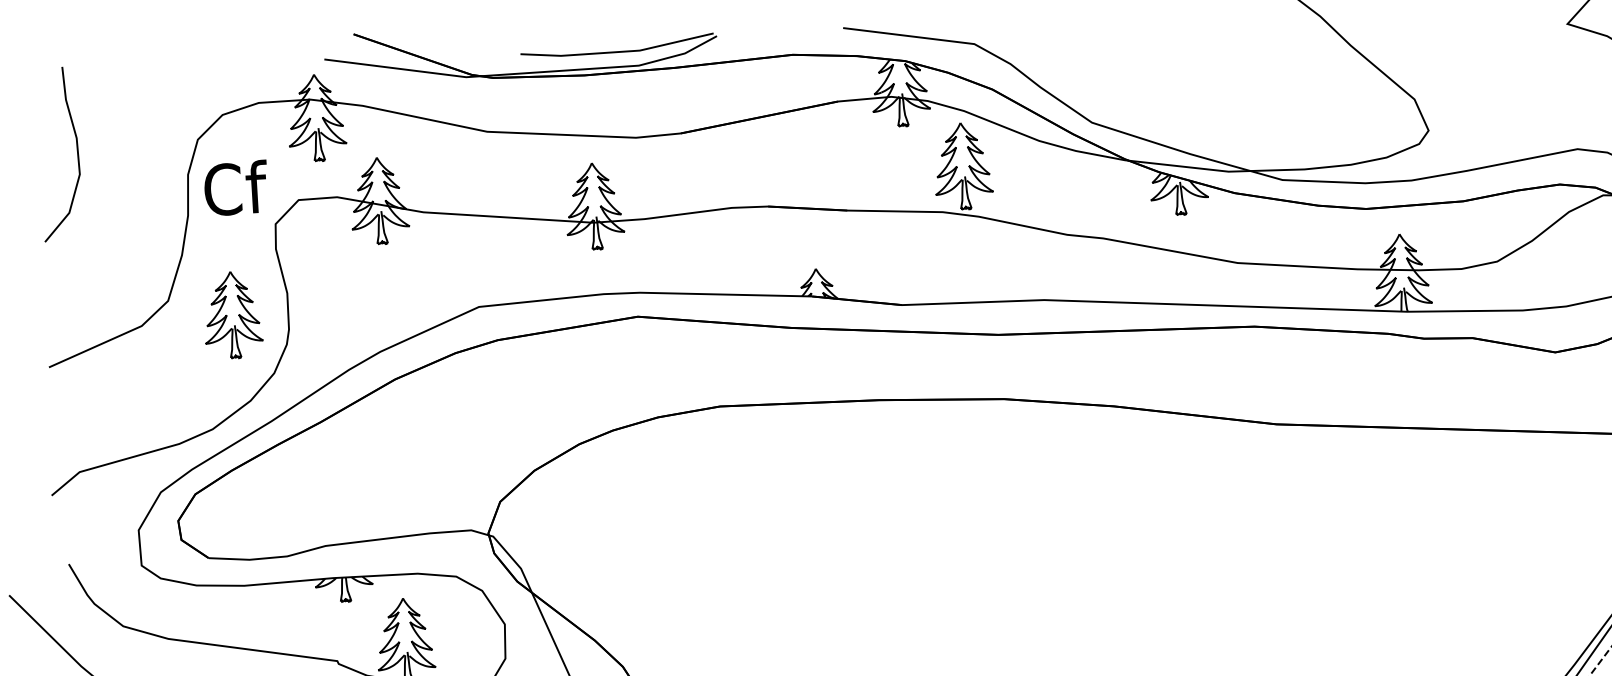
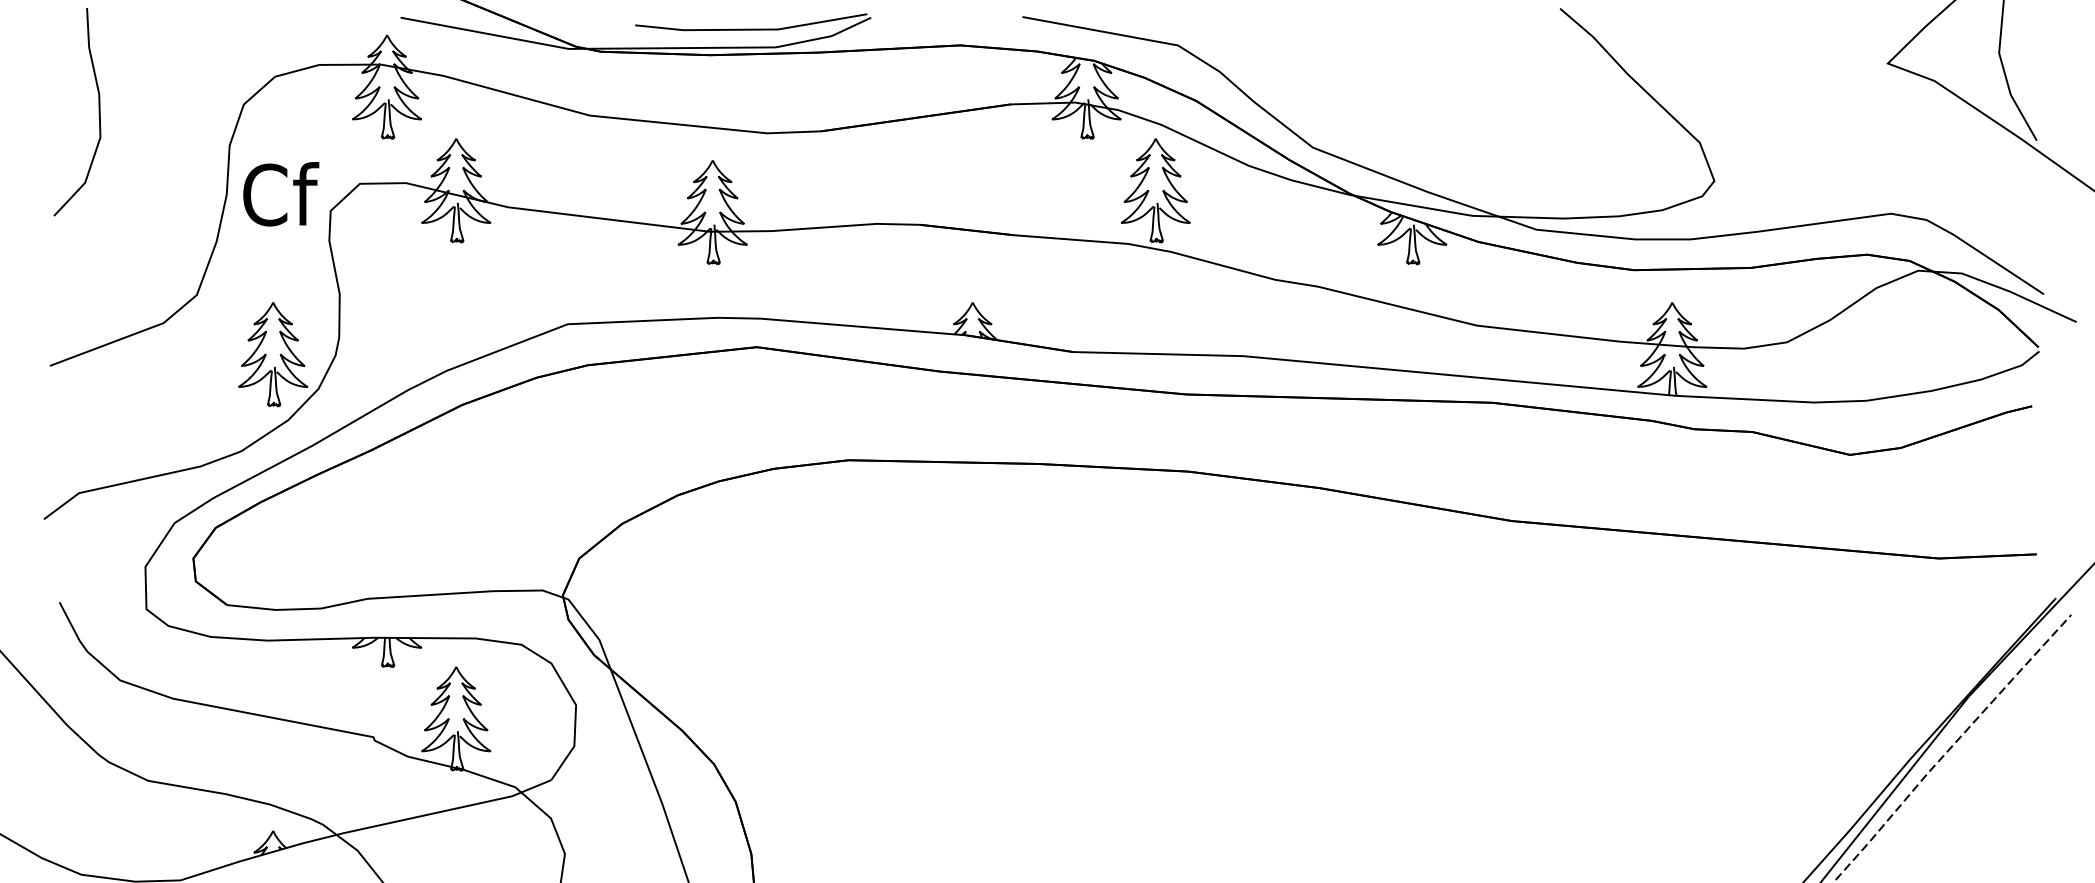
text: (236, 188) -> (281, 194), moved
part: (233, 315) -> (273, 354), moved

